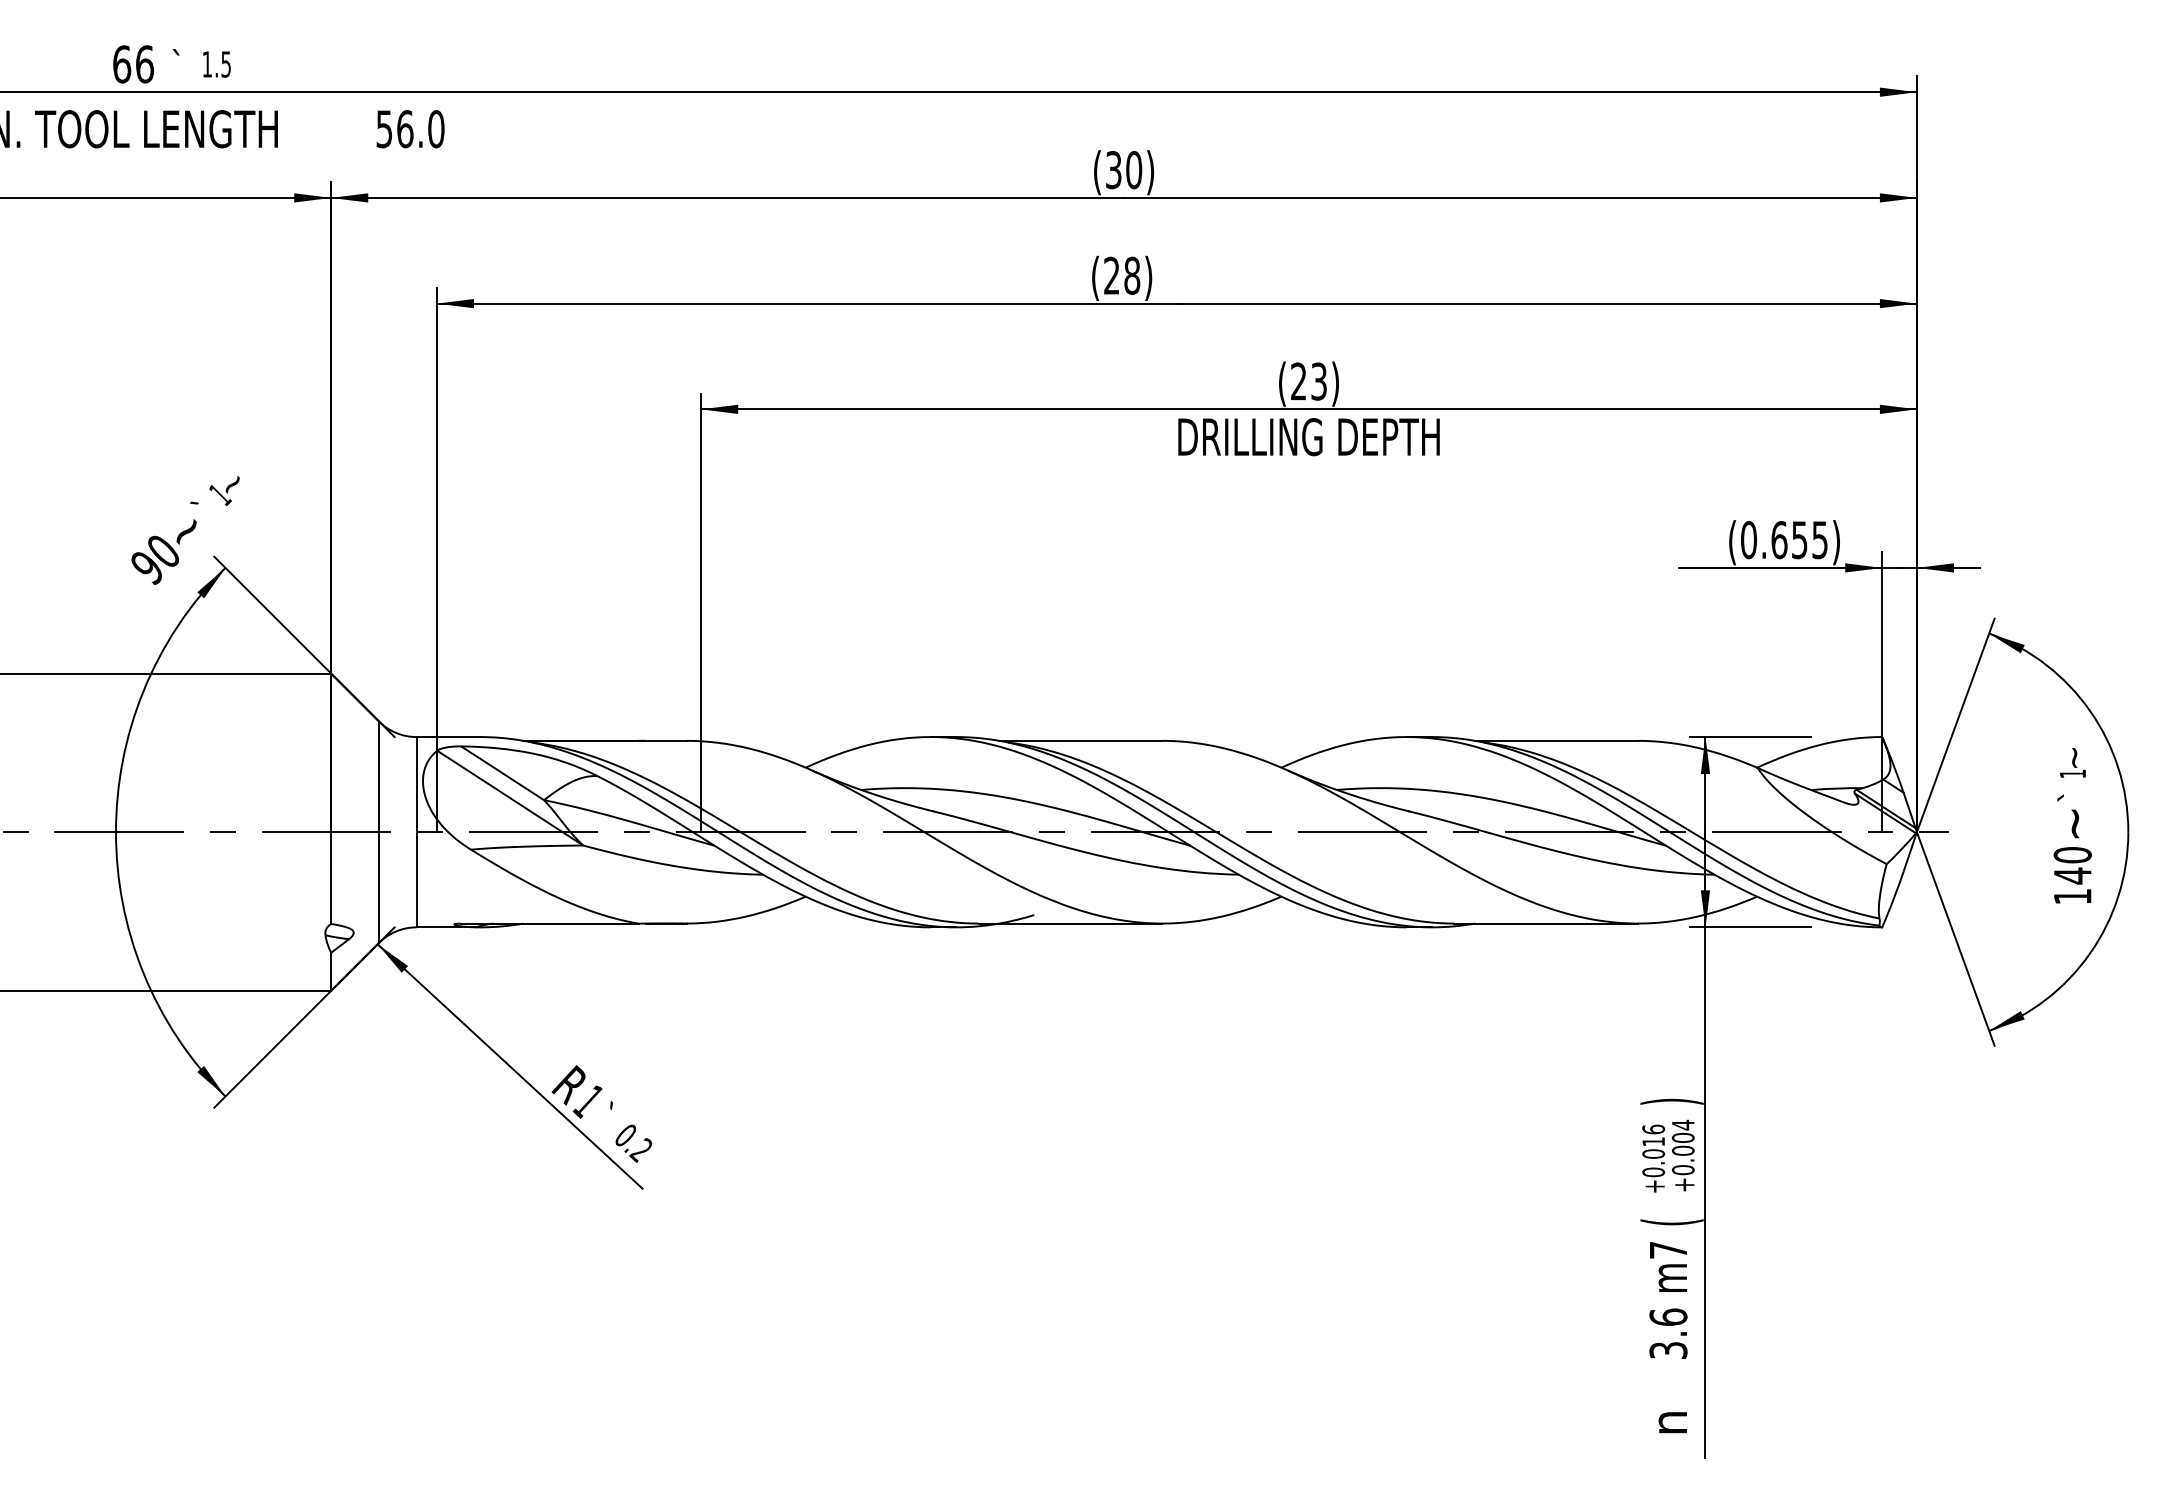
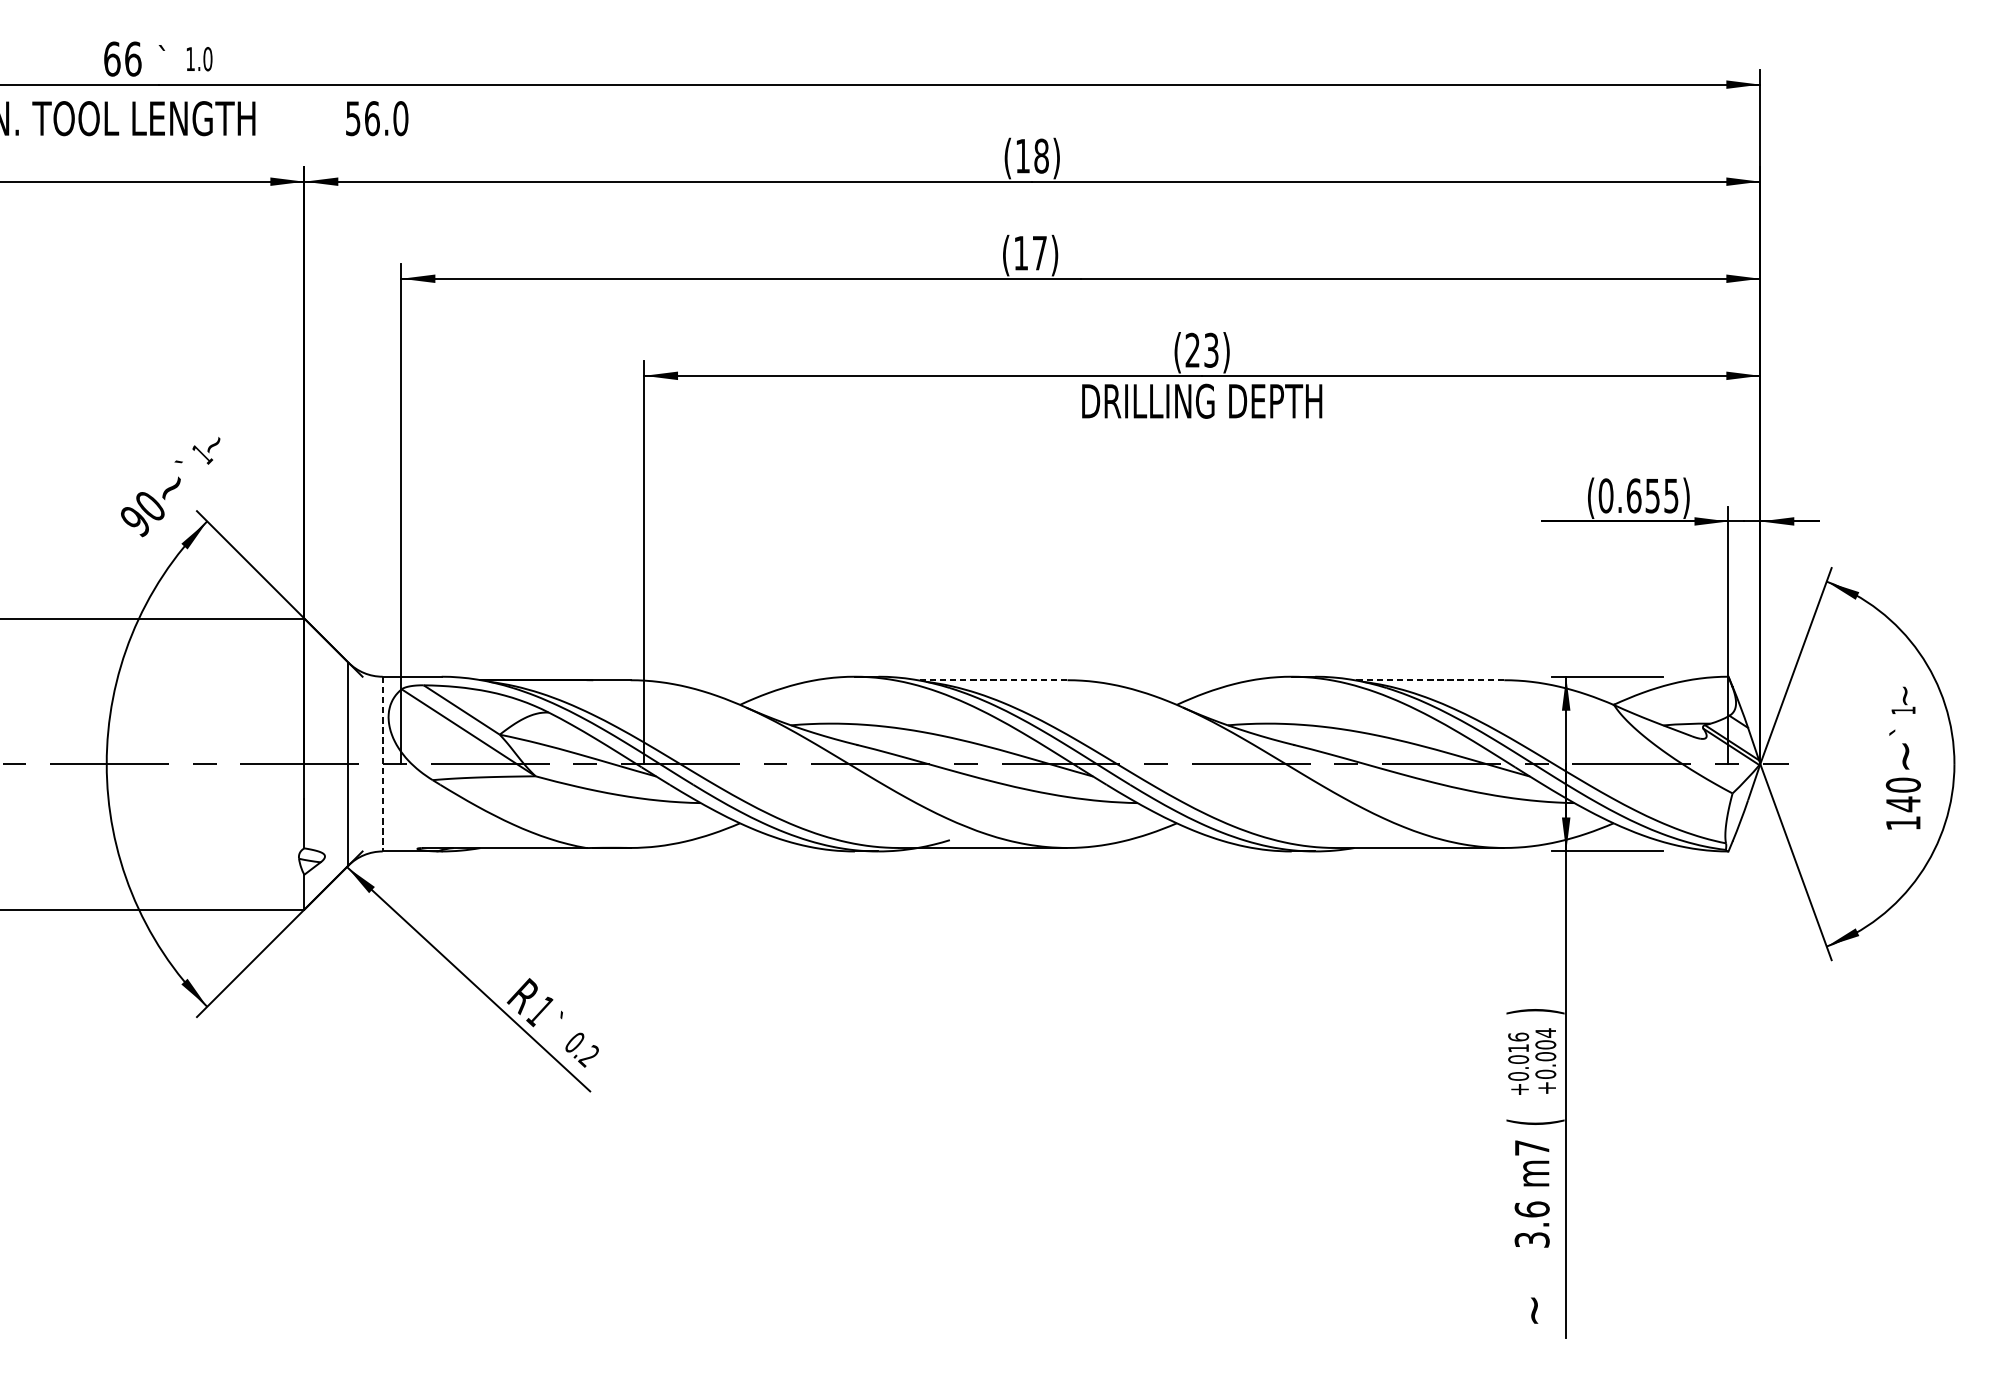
text: (226, 64) -> (208, 59), 1.5 -> 1.0
text: (1124, 170) -> (1032, 156), (30) -> (18)
text: (1122, 275) -> (1030, 252), (28) -> (17)
line: (1080, 740) -> (992, 679), solid -> dashed
line: (1556, 740) -> (1429, 679), solid -> dashed
line: (416, 832) -> (382, 764), solid -> dashed
text: (1672, 1426) -> (1535, 1309), n -> ~

